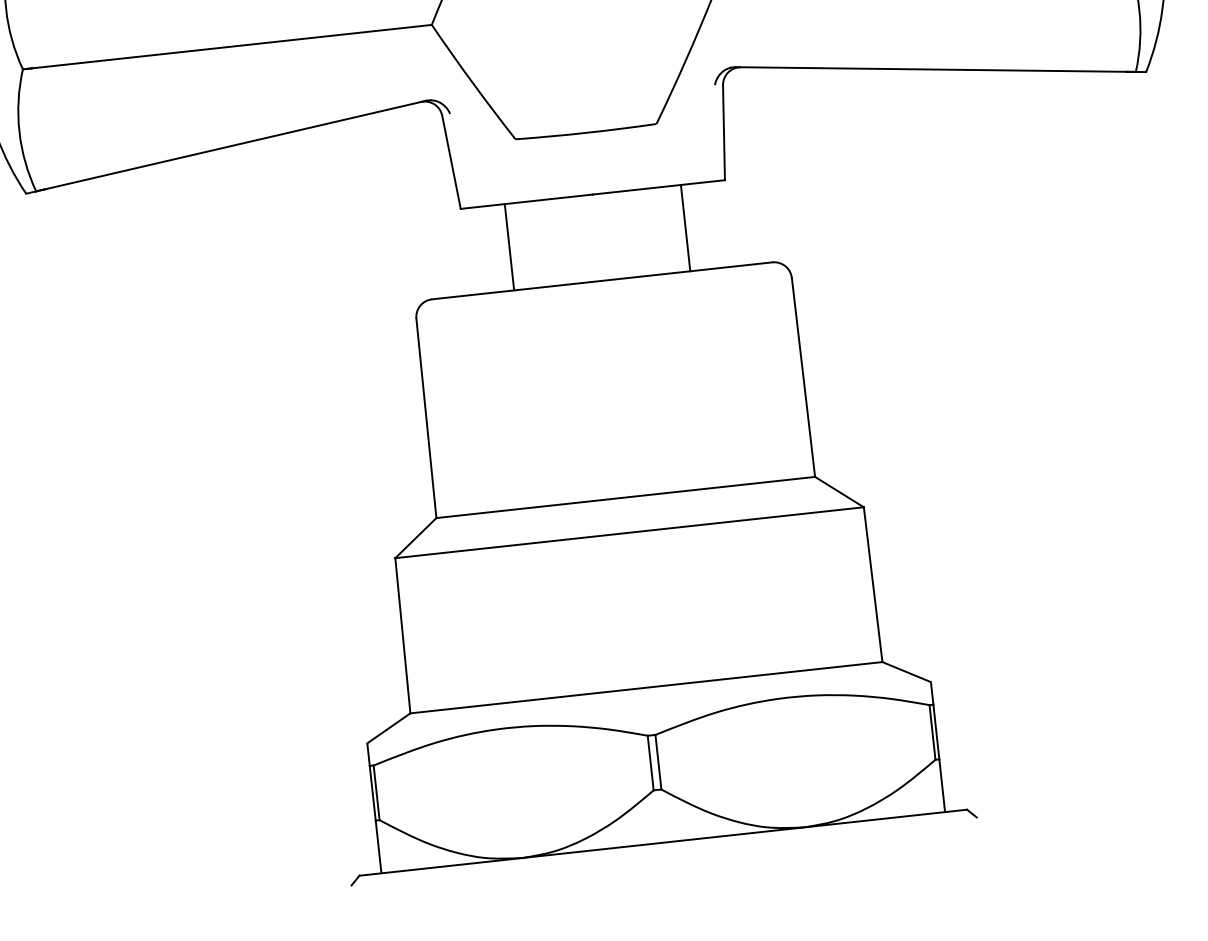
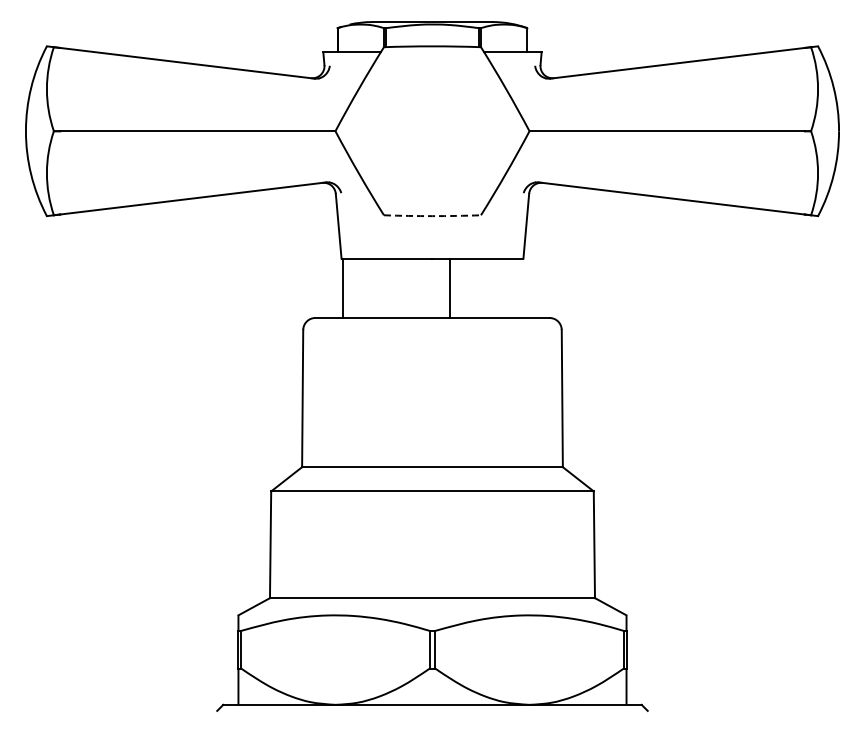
arc: (586, 133) -> (432, 216), solid -> dashed
line: (686, 228) -> (450, 288), moved
line: (508, 247) -> (342, 288), moved

